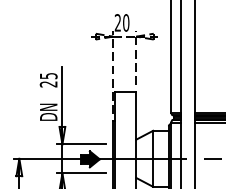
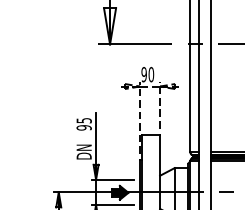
text: (117, 22) -> (143, 74), 20 -> 90
text: (47, 83) -> (83, 127), 25 -> 95

